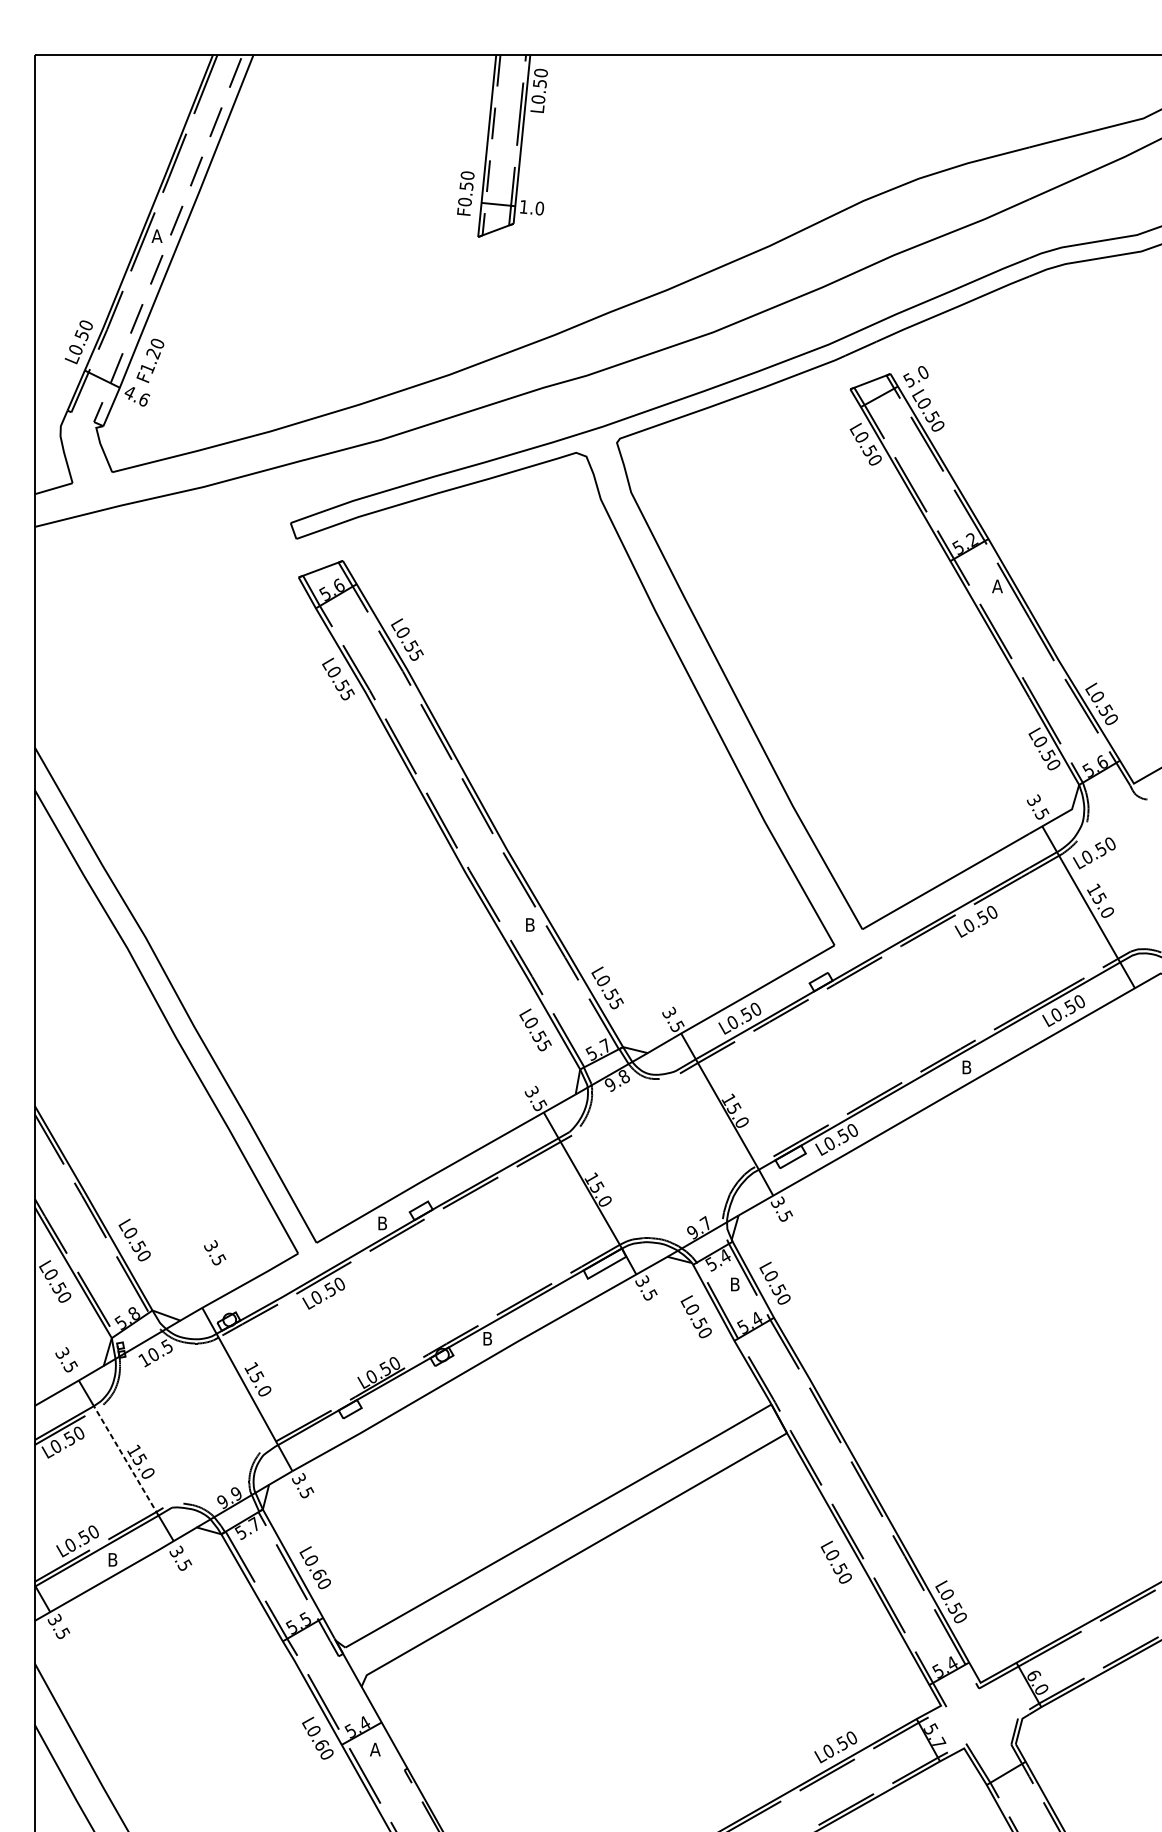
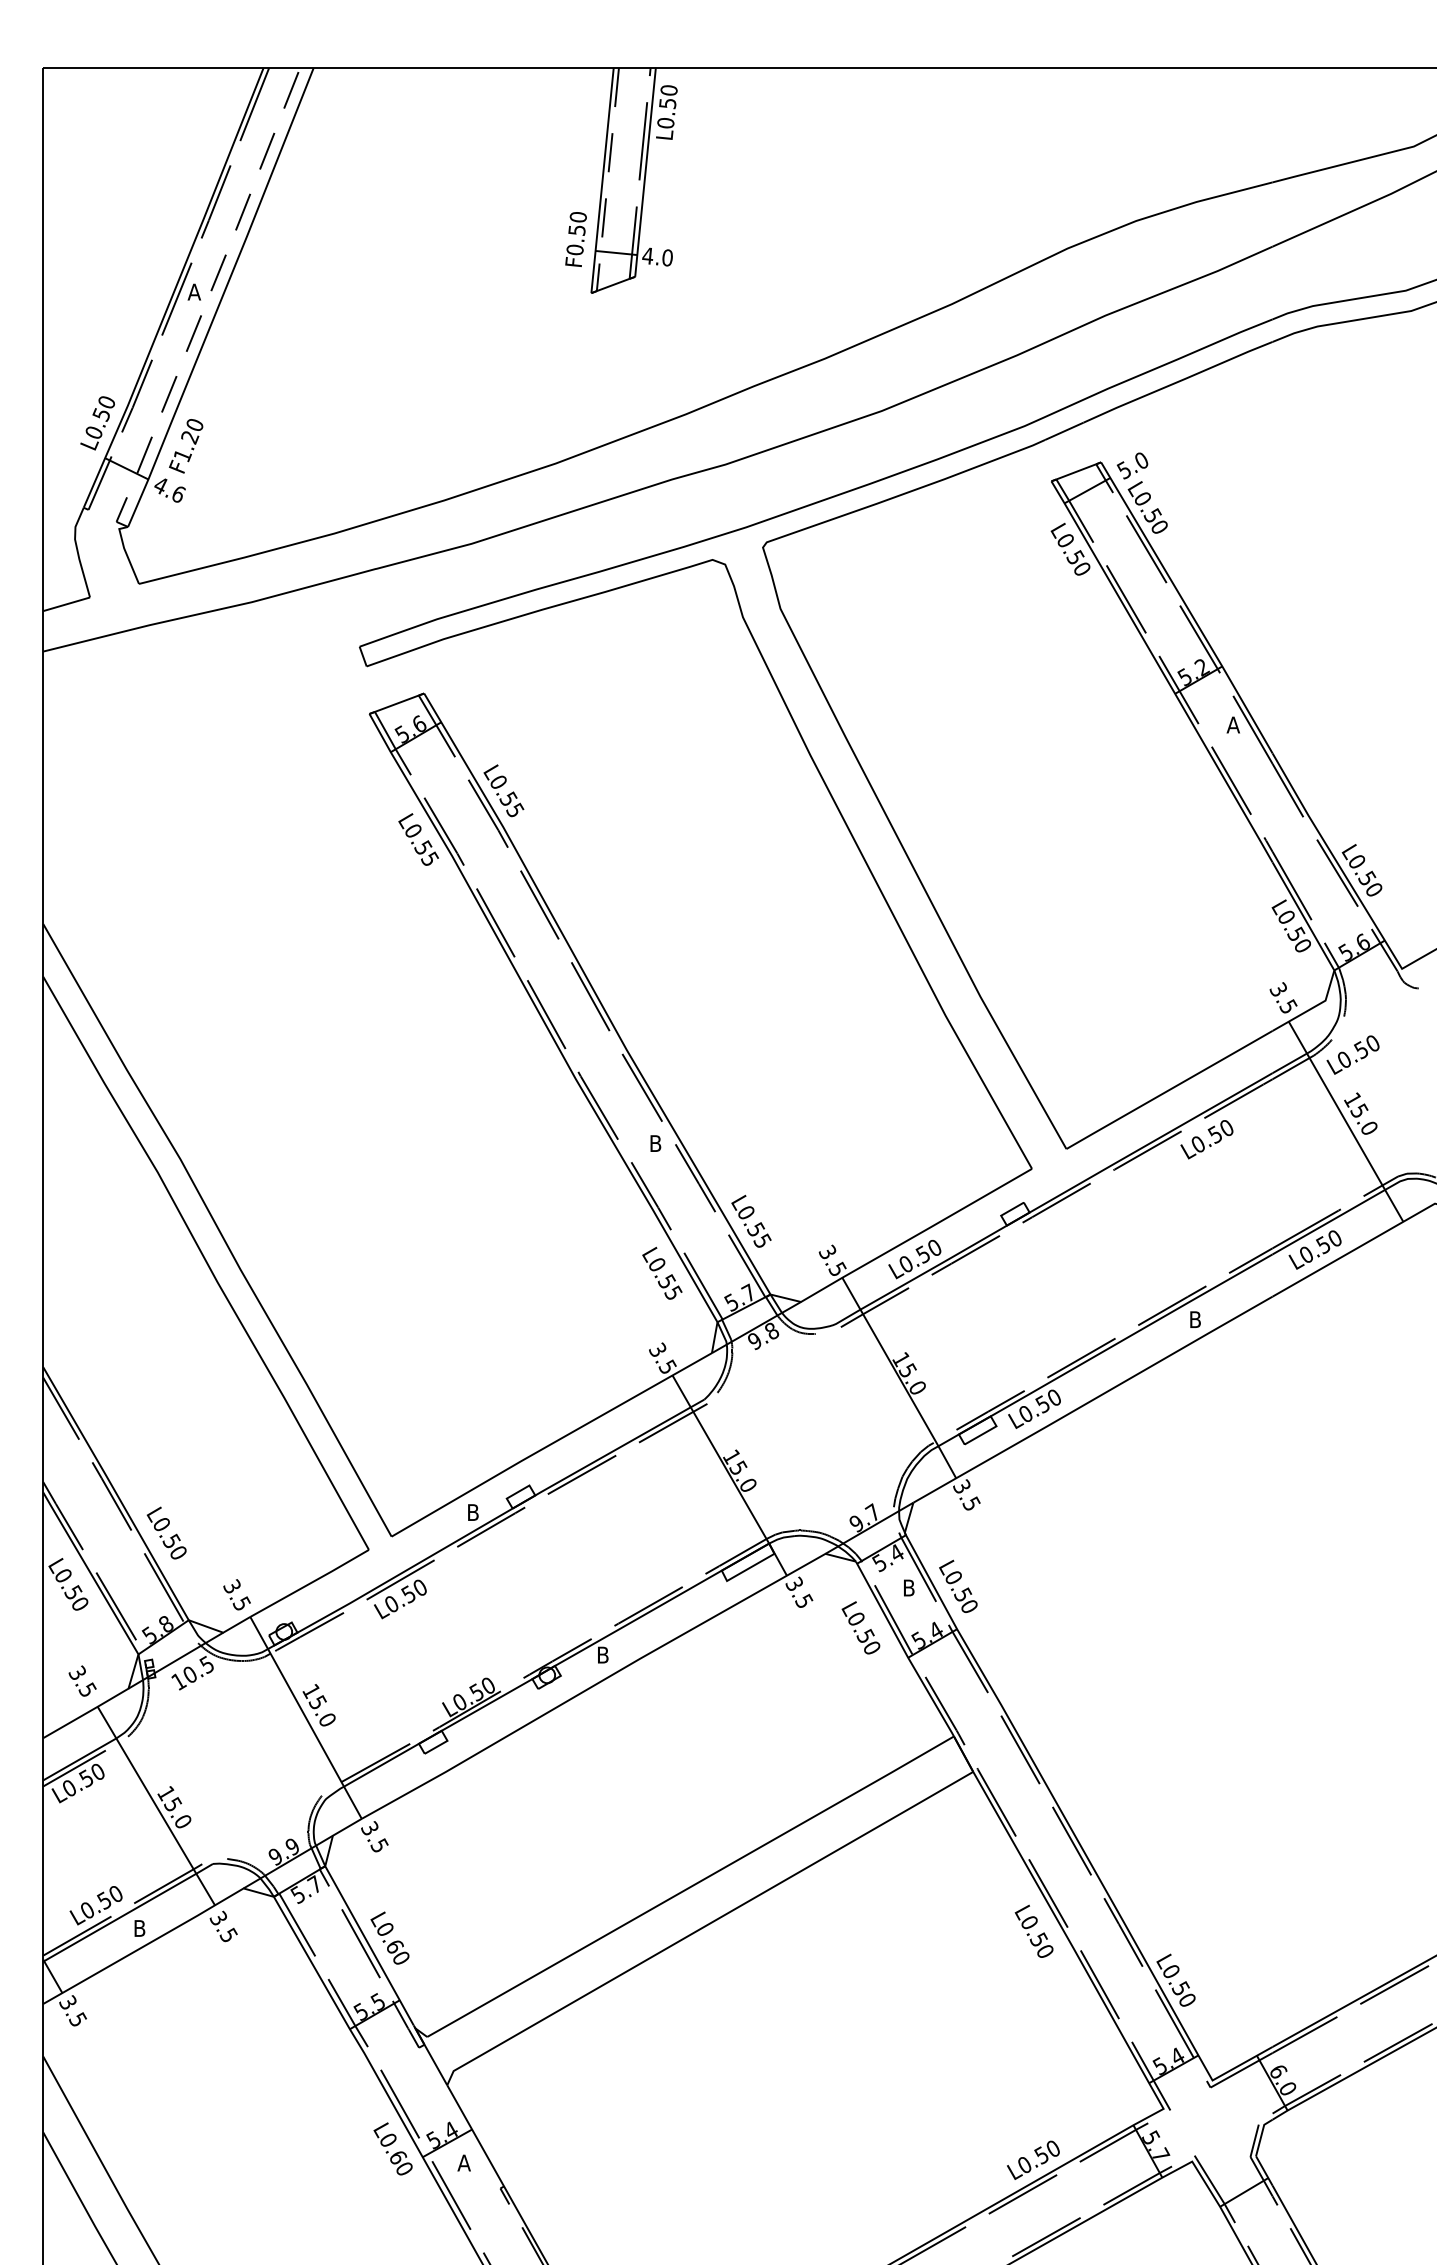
text: (523, 206) -> (647, 255), 1.0 -> 4.0
text: (214, 1252) -> (236, 1594), moved
line: (126, 1461) -> (156, 1806), dashed -> solid

